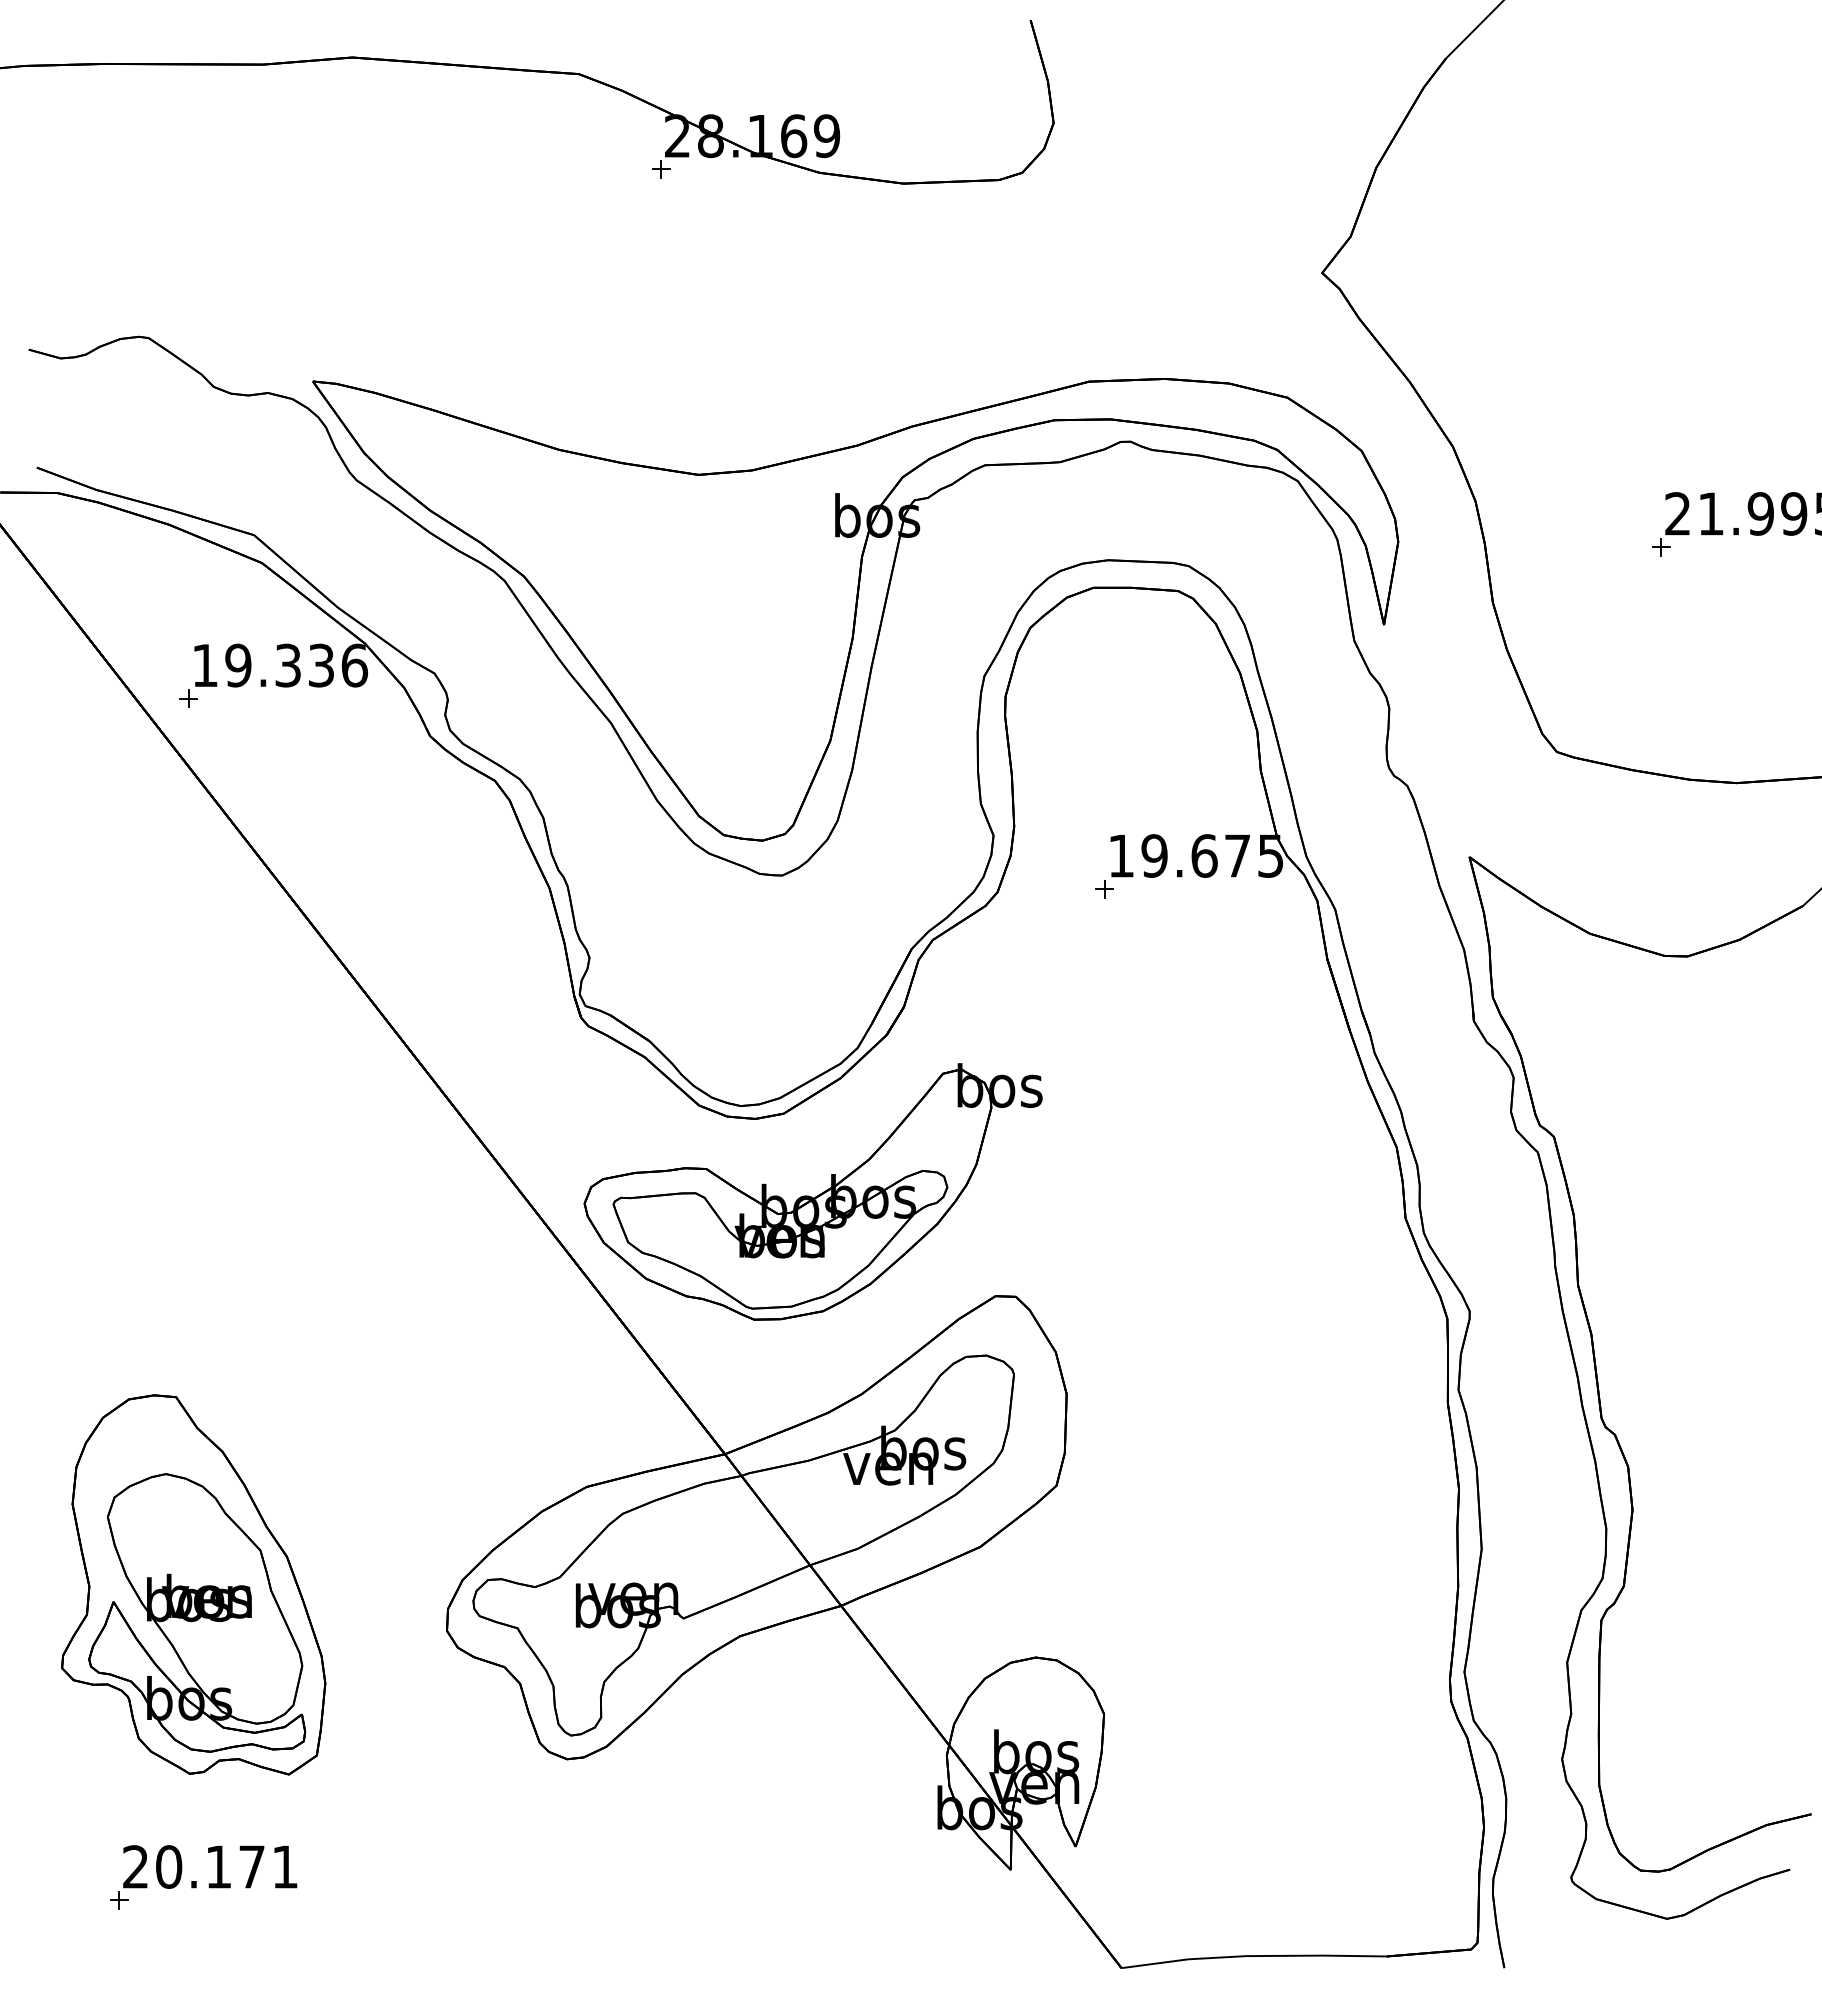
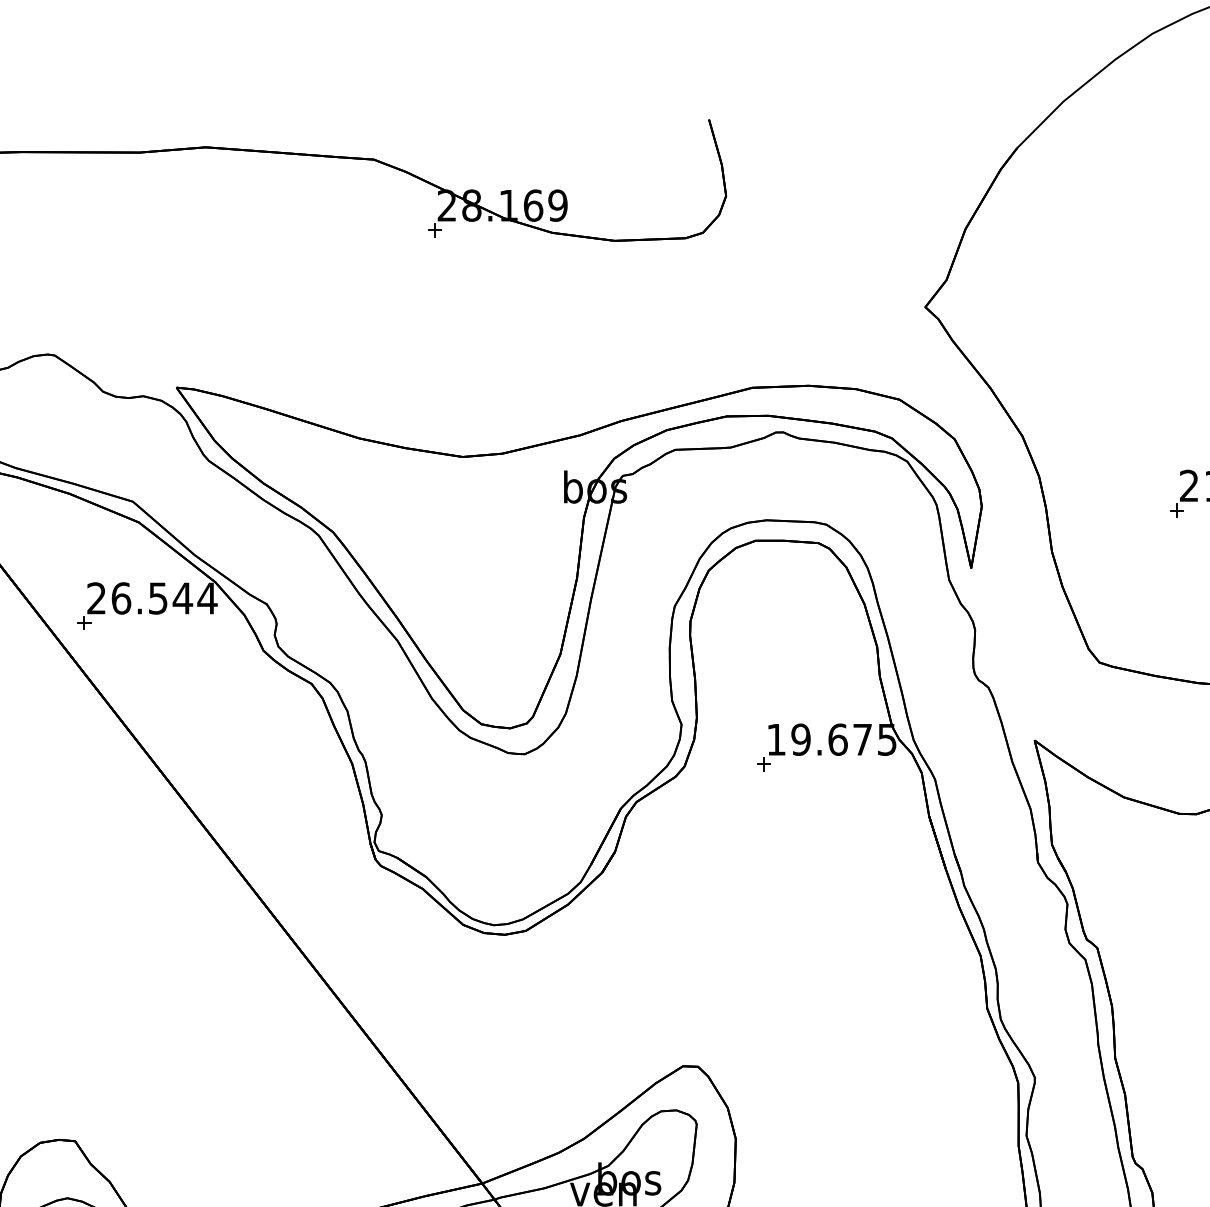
text: (280, 665) -> (152, 598), 19.336 -> 26.544
part: (812, 1191) -> (547, 988), removed

